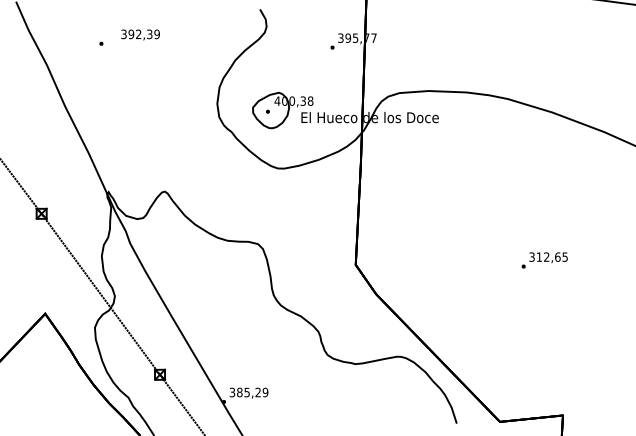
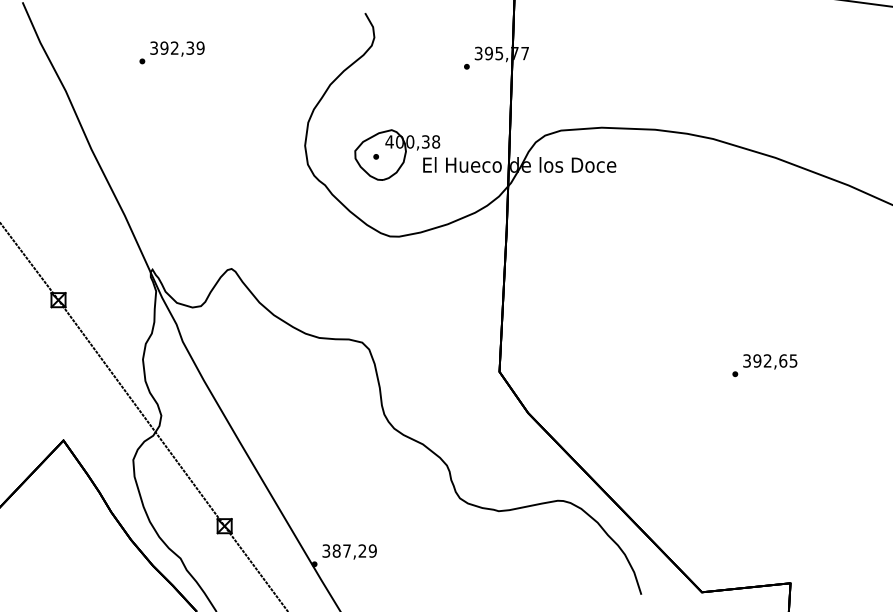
text: (140, 34) -> (177, 48), moved
text: (539, 256) -> (757, 360), 312,65 -> 392,65
text: (246, 392) -> (346, 550), 385,29 -> 387,29

